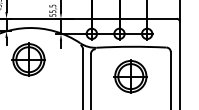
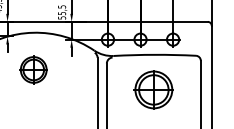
part: (28, 59) -> (33, 69), size x0.7

